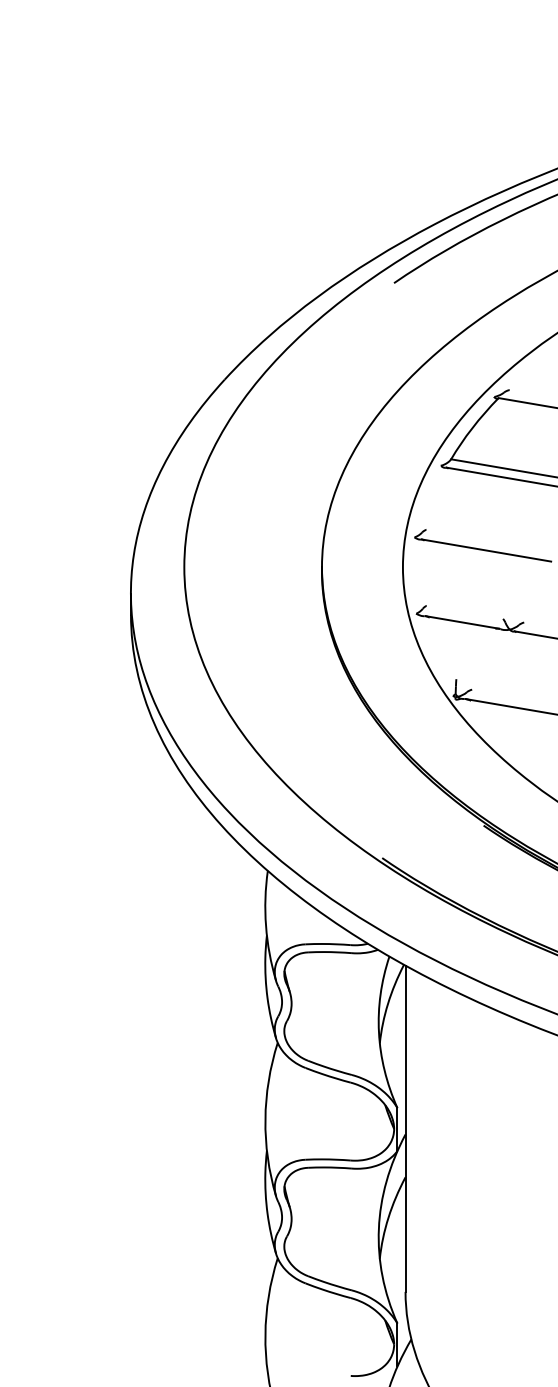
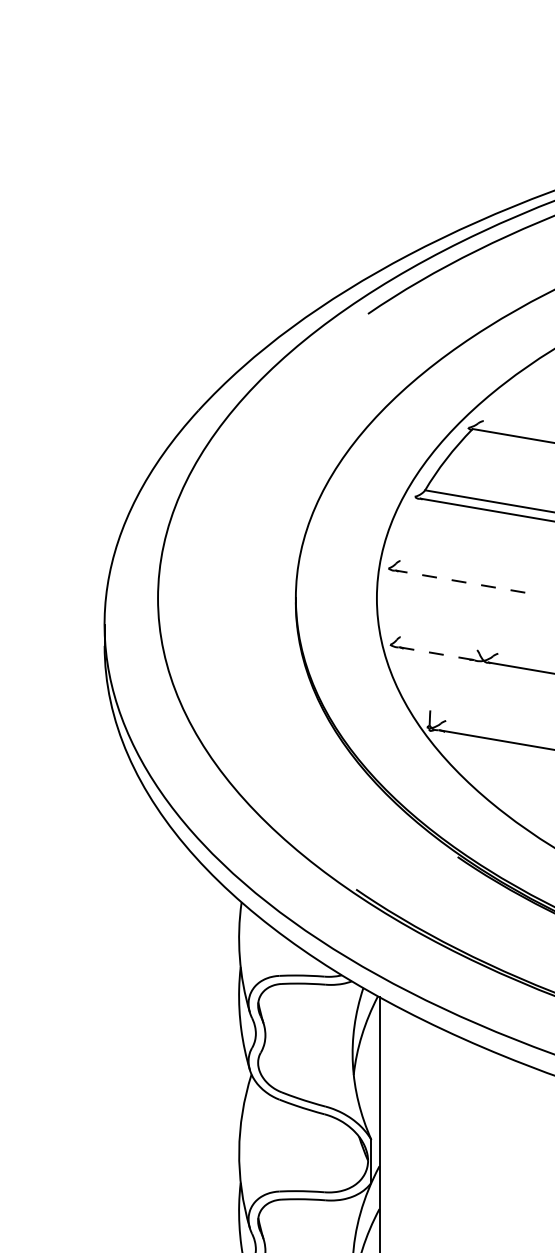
line: (486, 550) -> (460, 581), solid -> dashed
line: (462, 622) -> (436, 653), solid -> dashed

